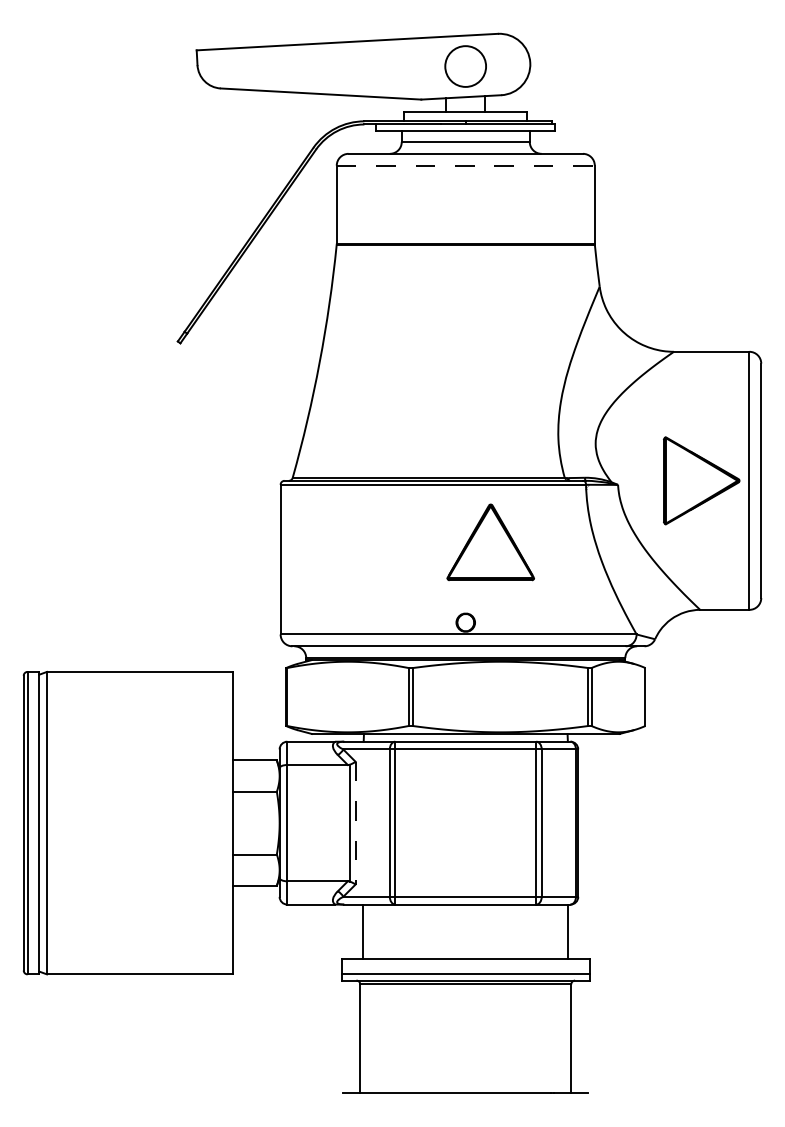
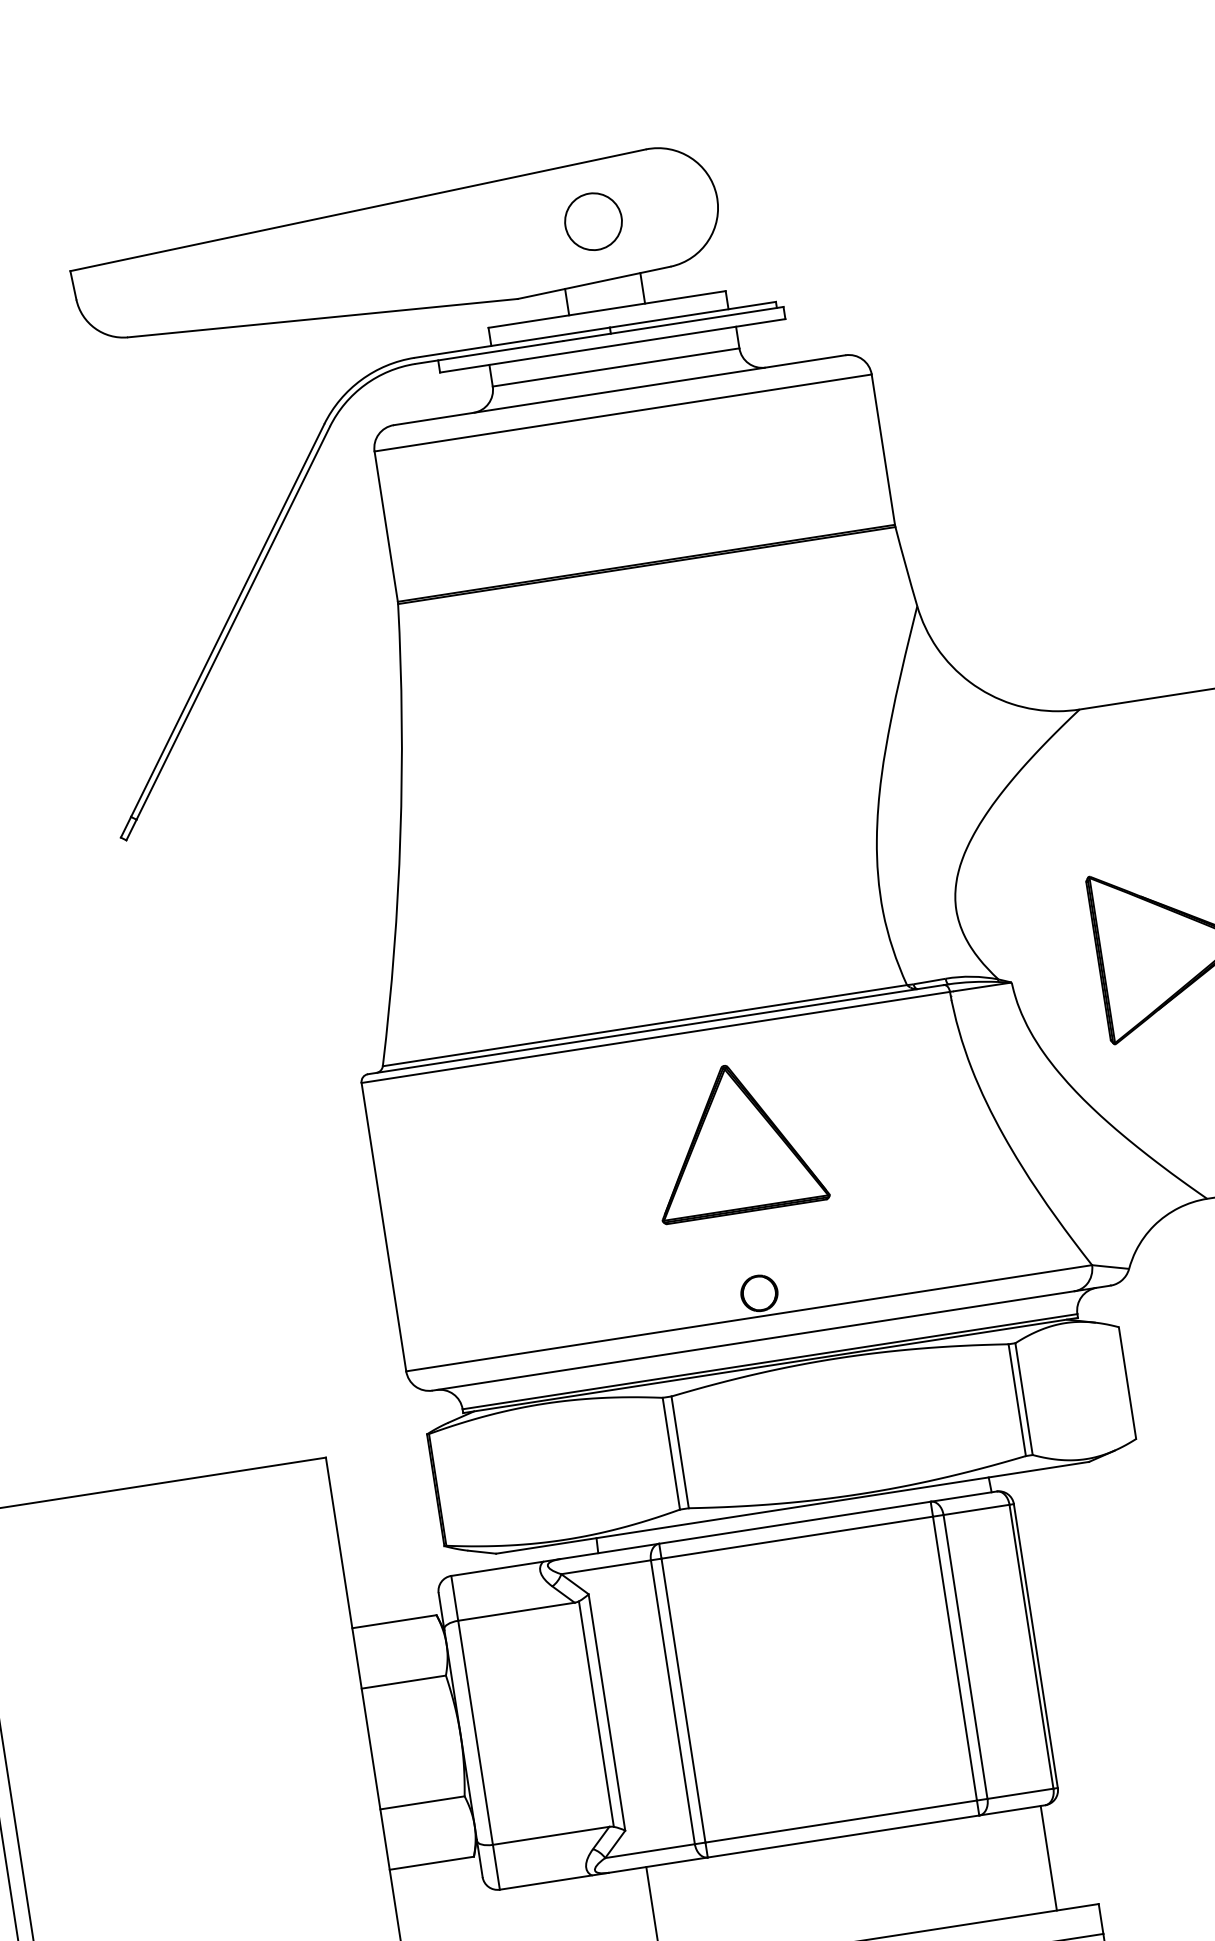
circle: (465, 65) -> (592, 220), size x0.71
line: (466, 165) -> (624, 412), dashed -> solid
part: (490, 542) -> (734, 1139), moved
line: (355, 823) -> (606, 1713), dashed -> solid

